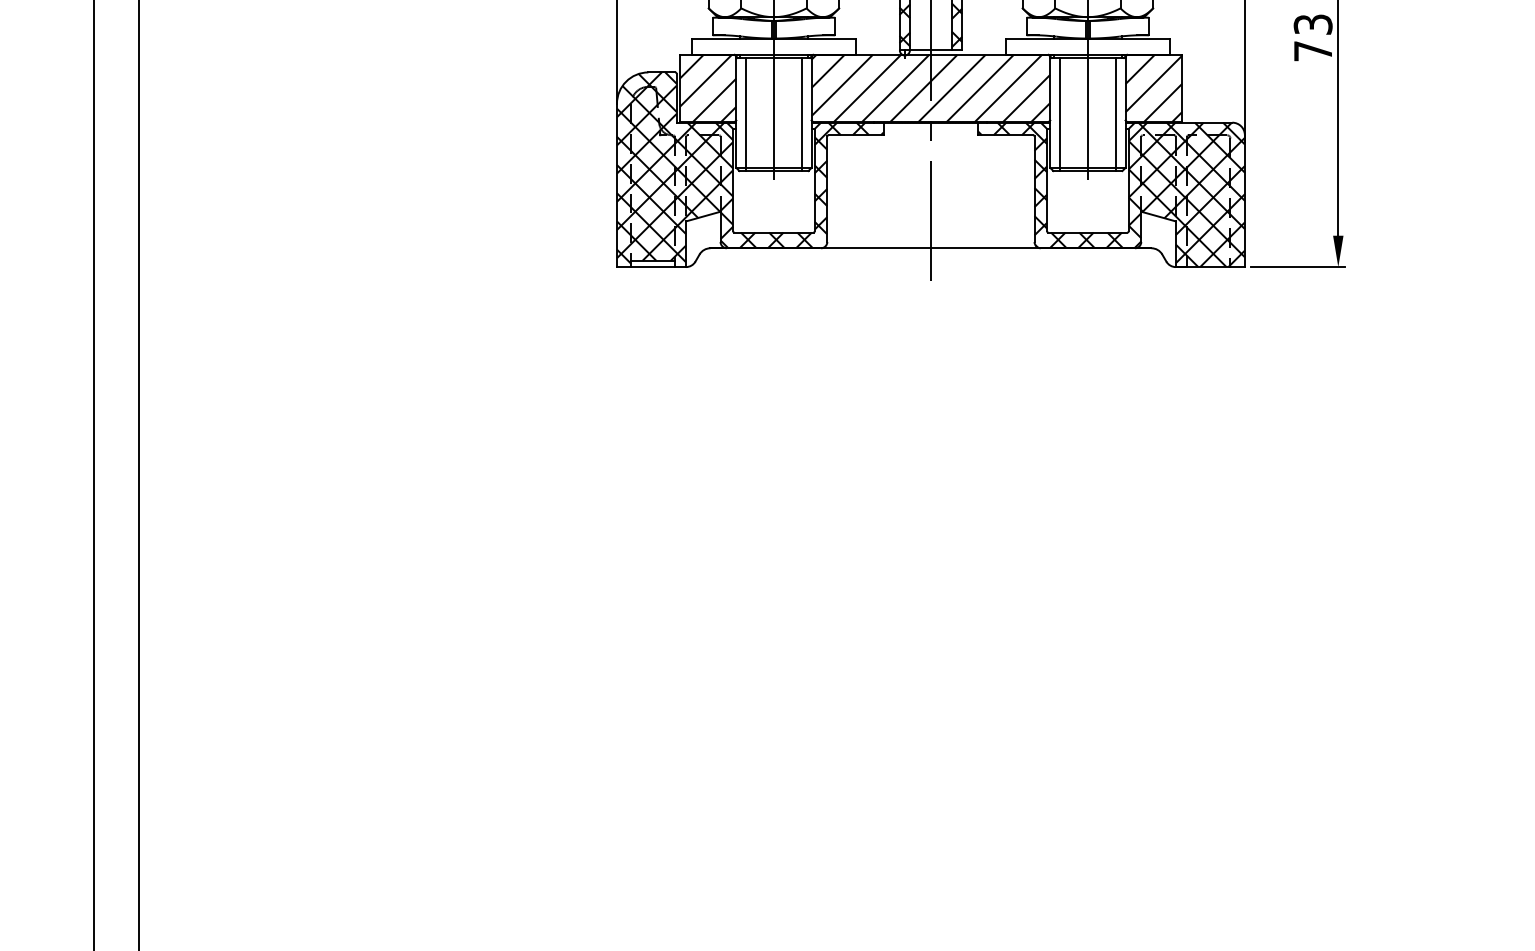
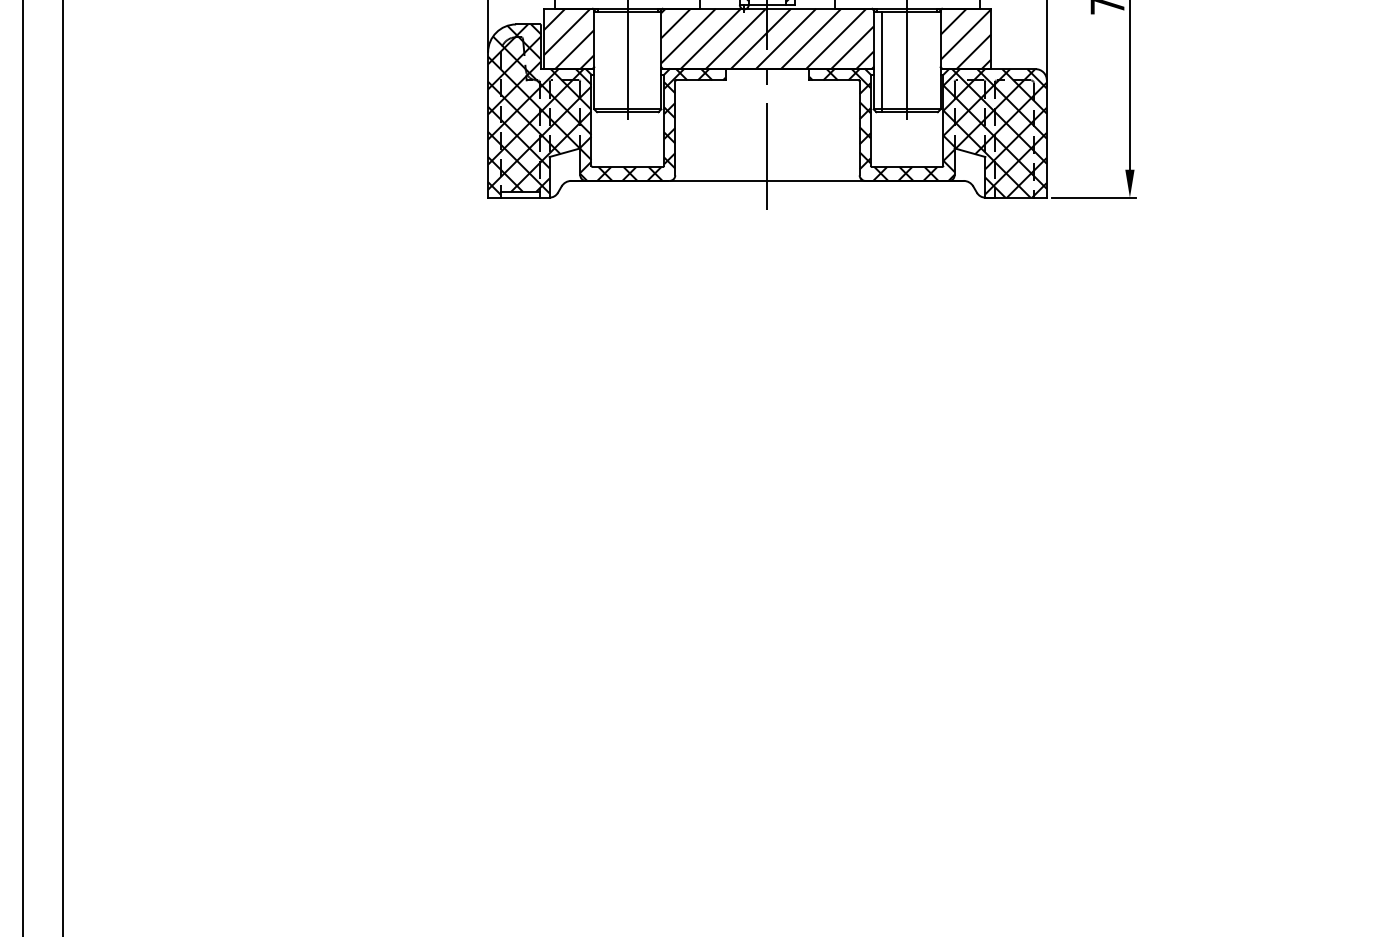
line: (745, 114) -> (602, 61), removed
line: (801, 114) -> (652, 61), removed
line: (1116, 114) -> (932, 61), removed

